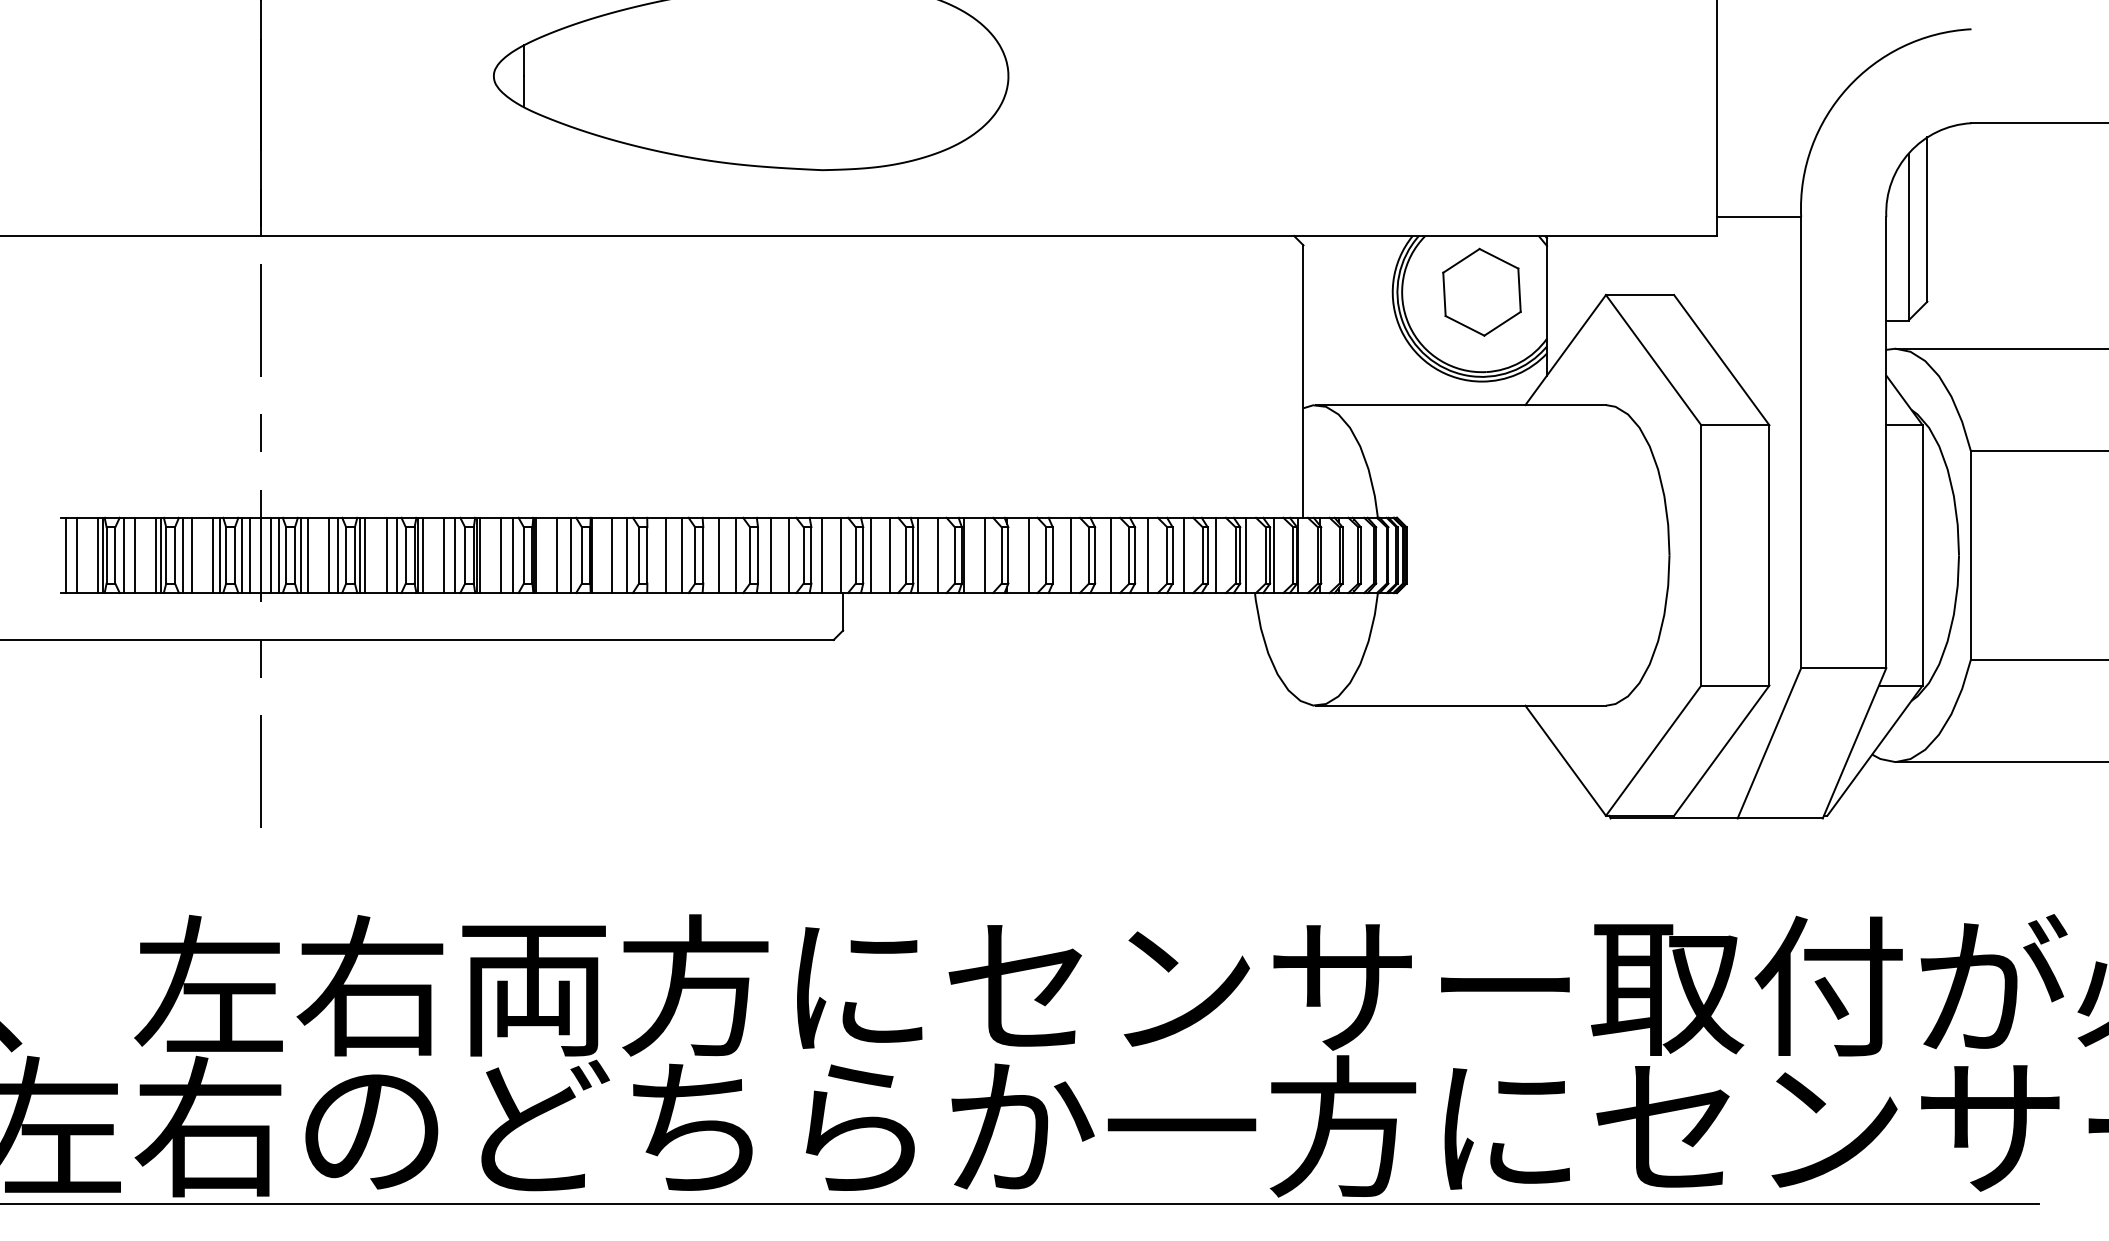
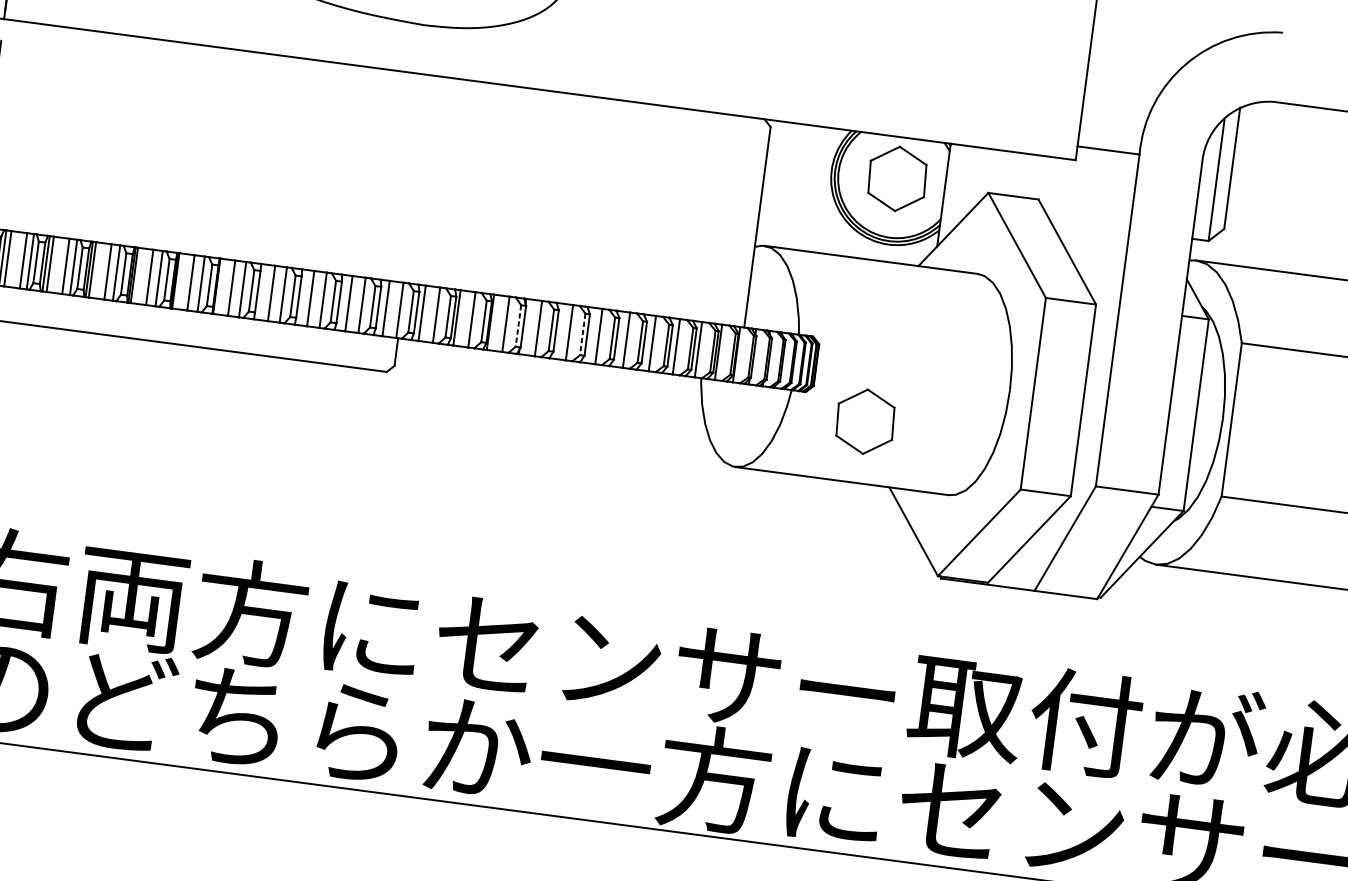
line: (1001, 555) -> (518, 326), solid -> dashed
line: (1088, 555) -> (582, 334), solid -> dashed
part: (1481, 621) -> (865, 421), added

